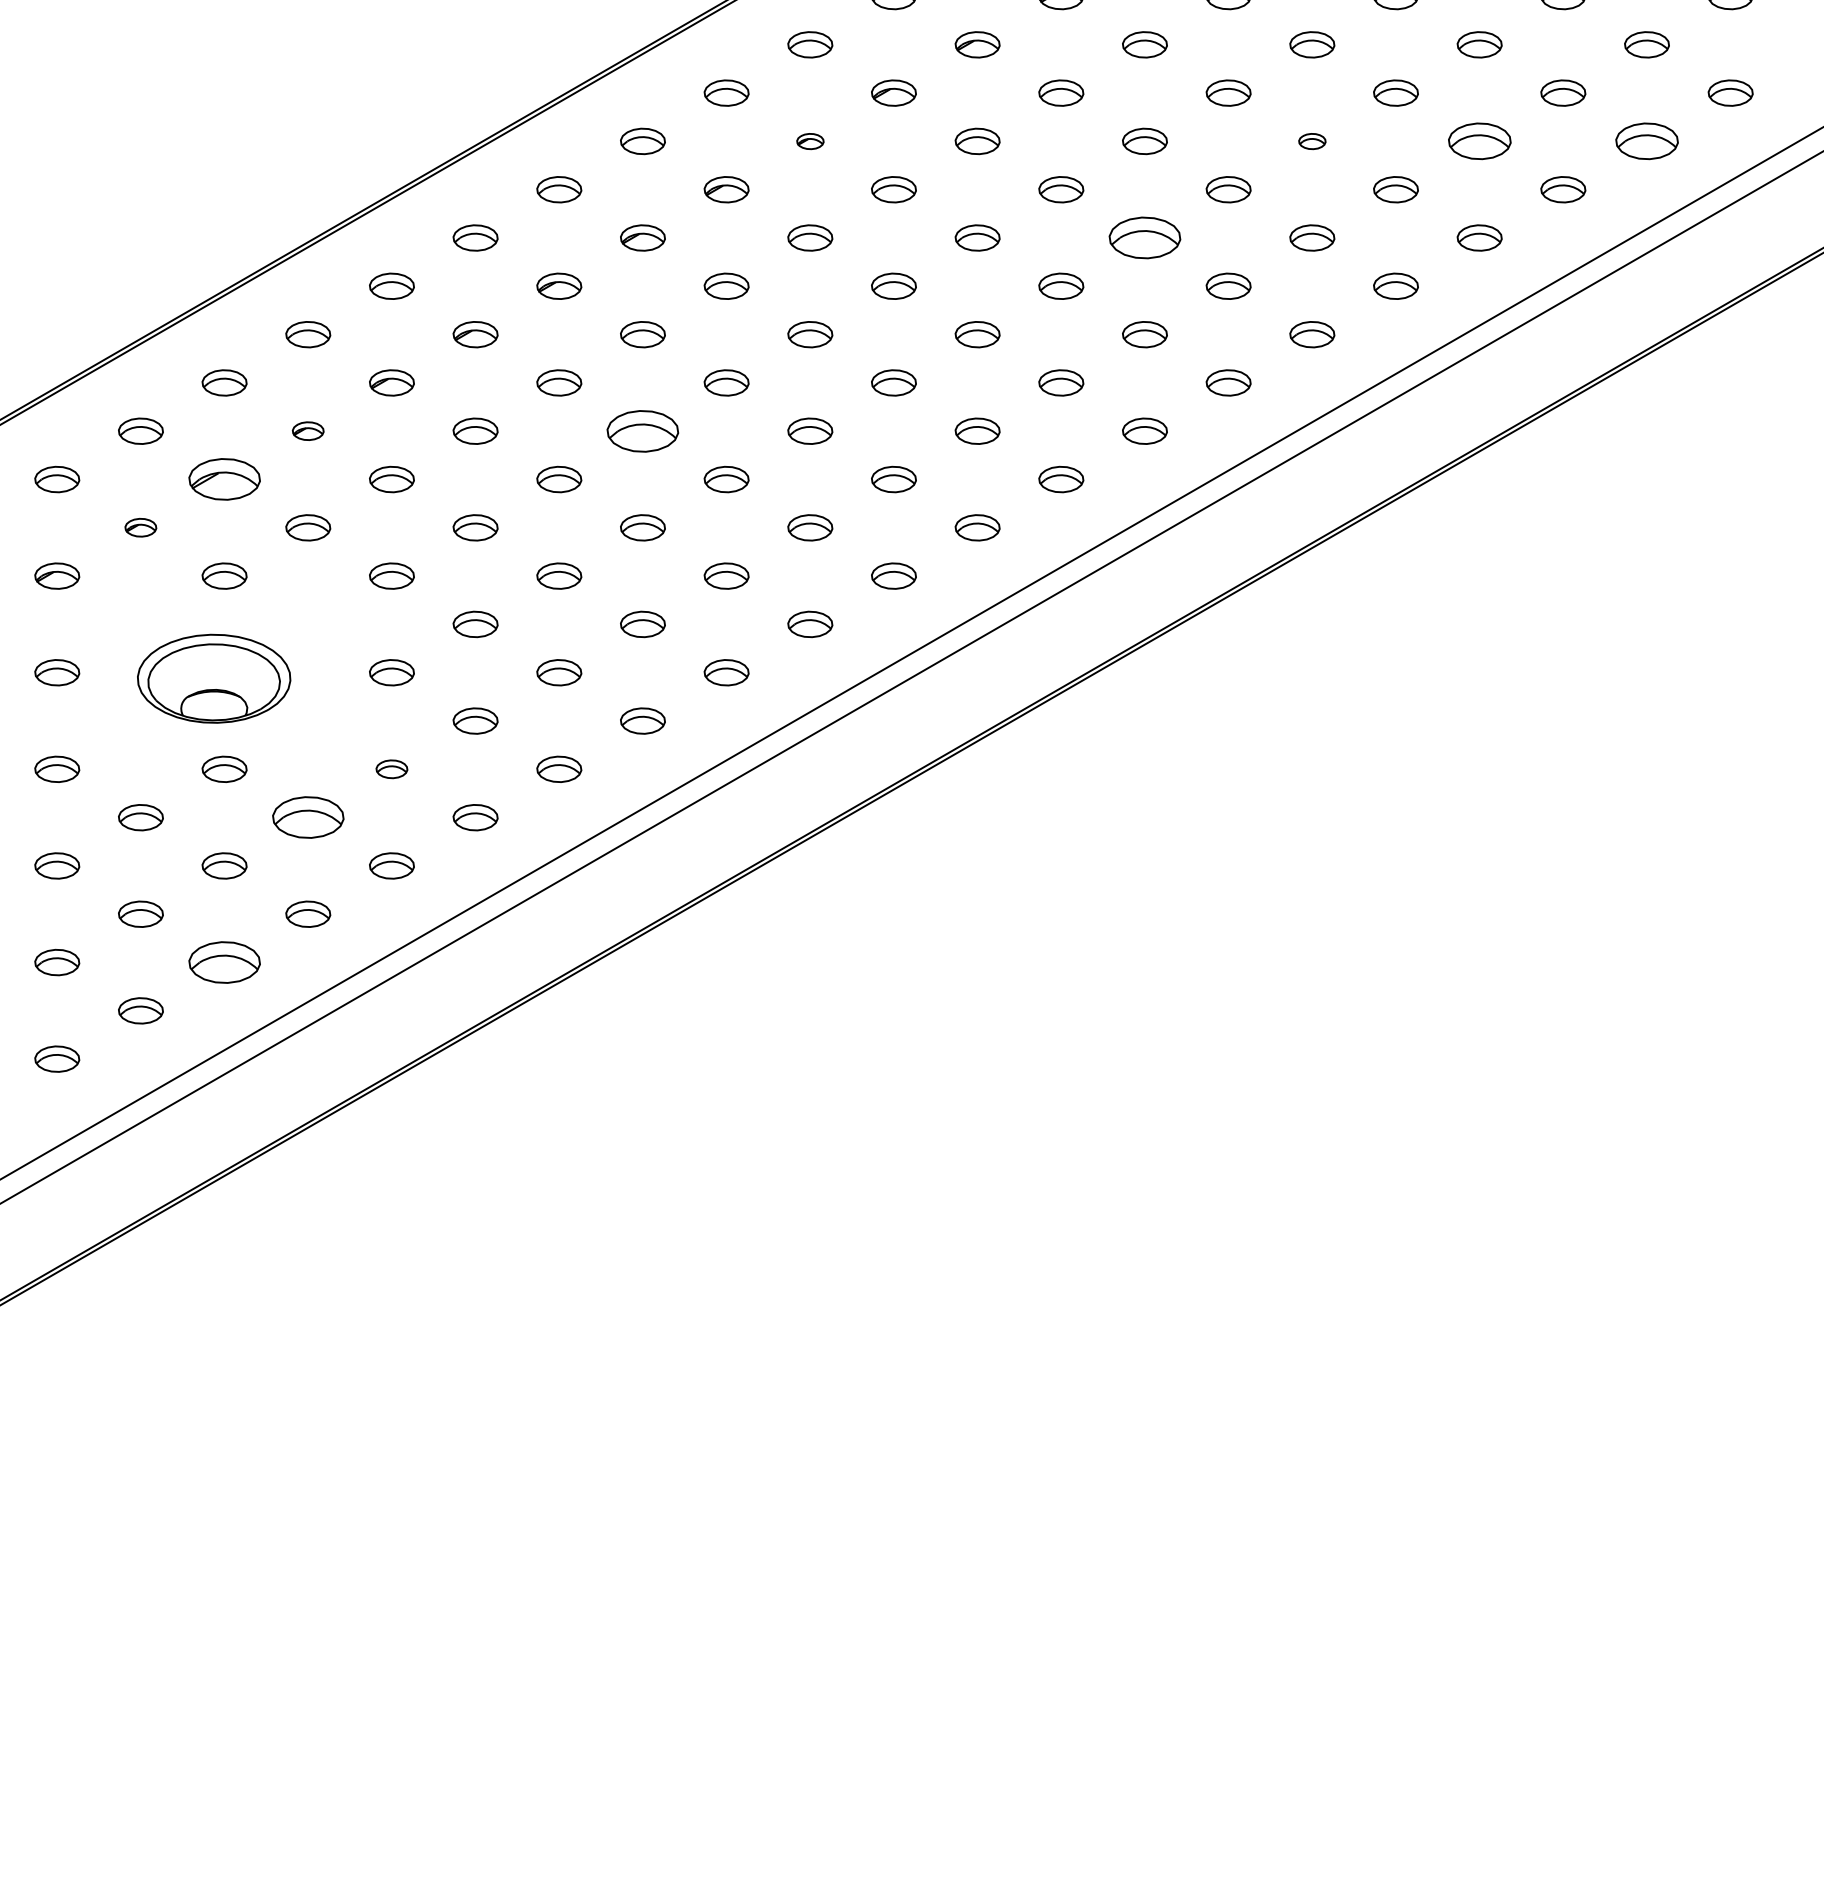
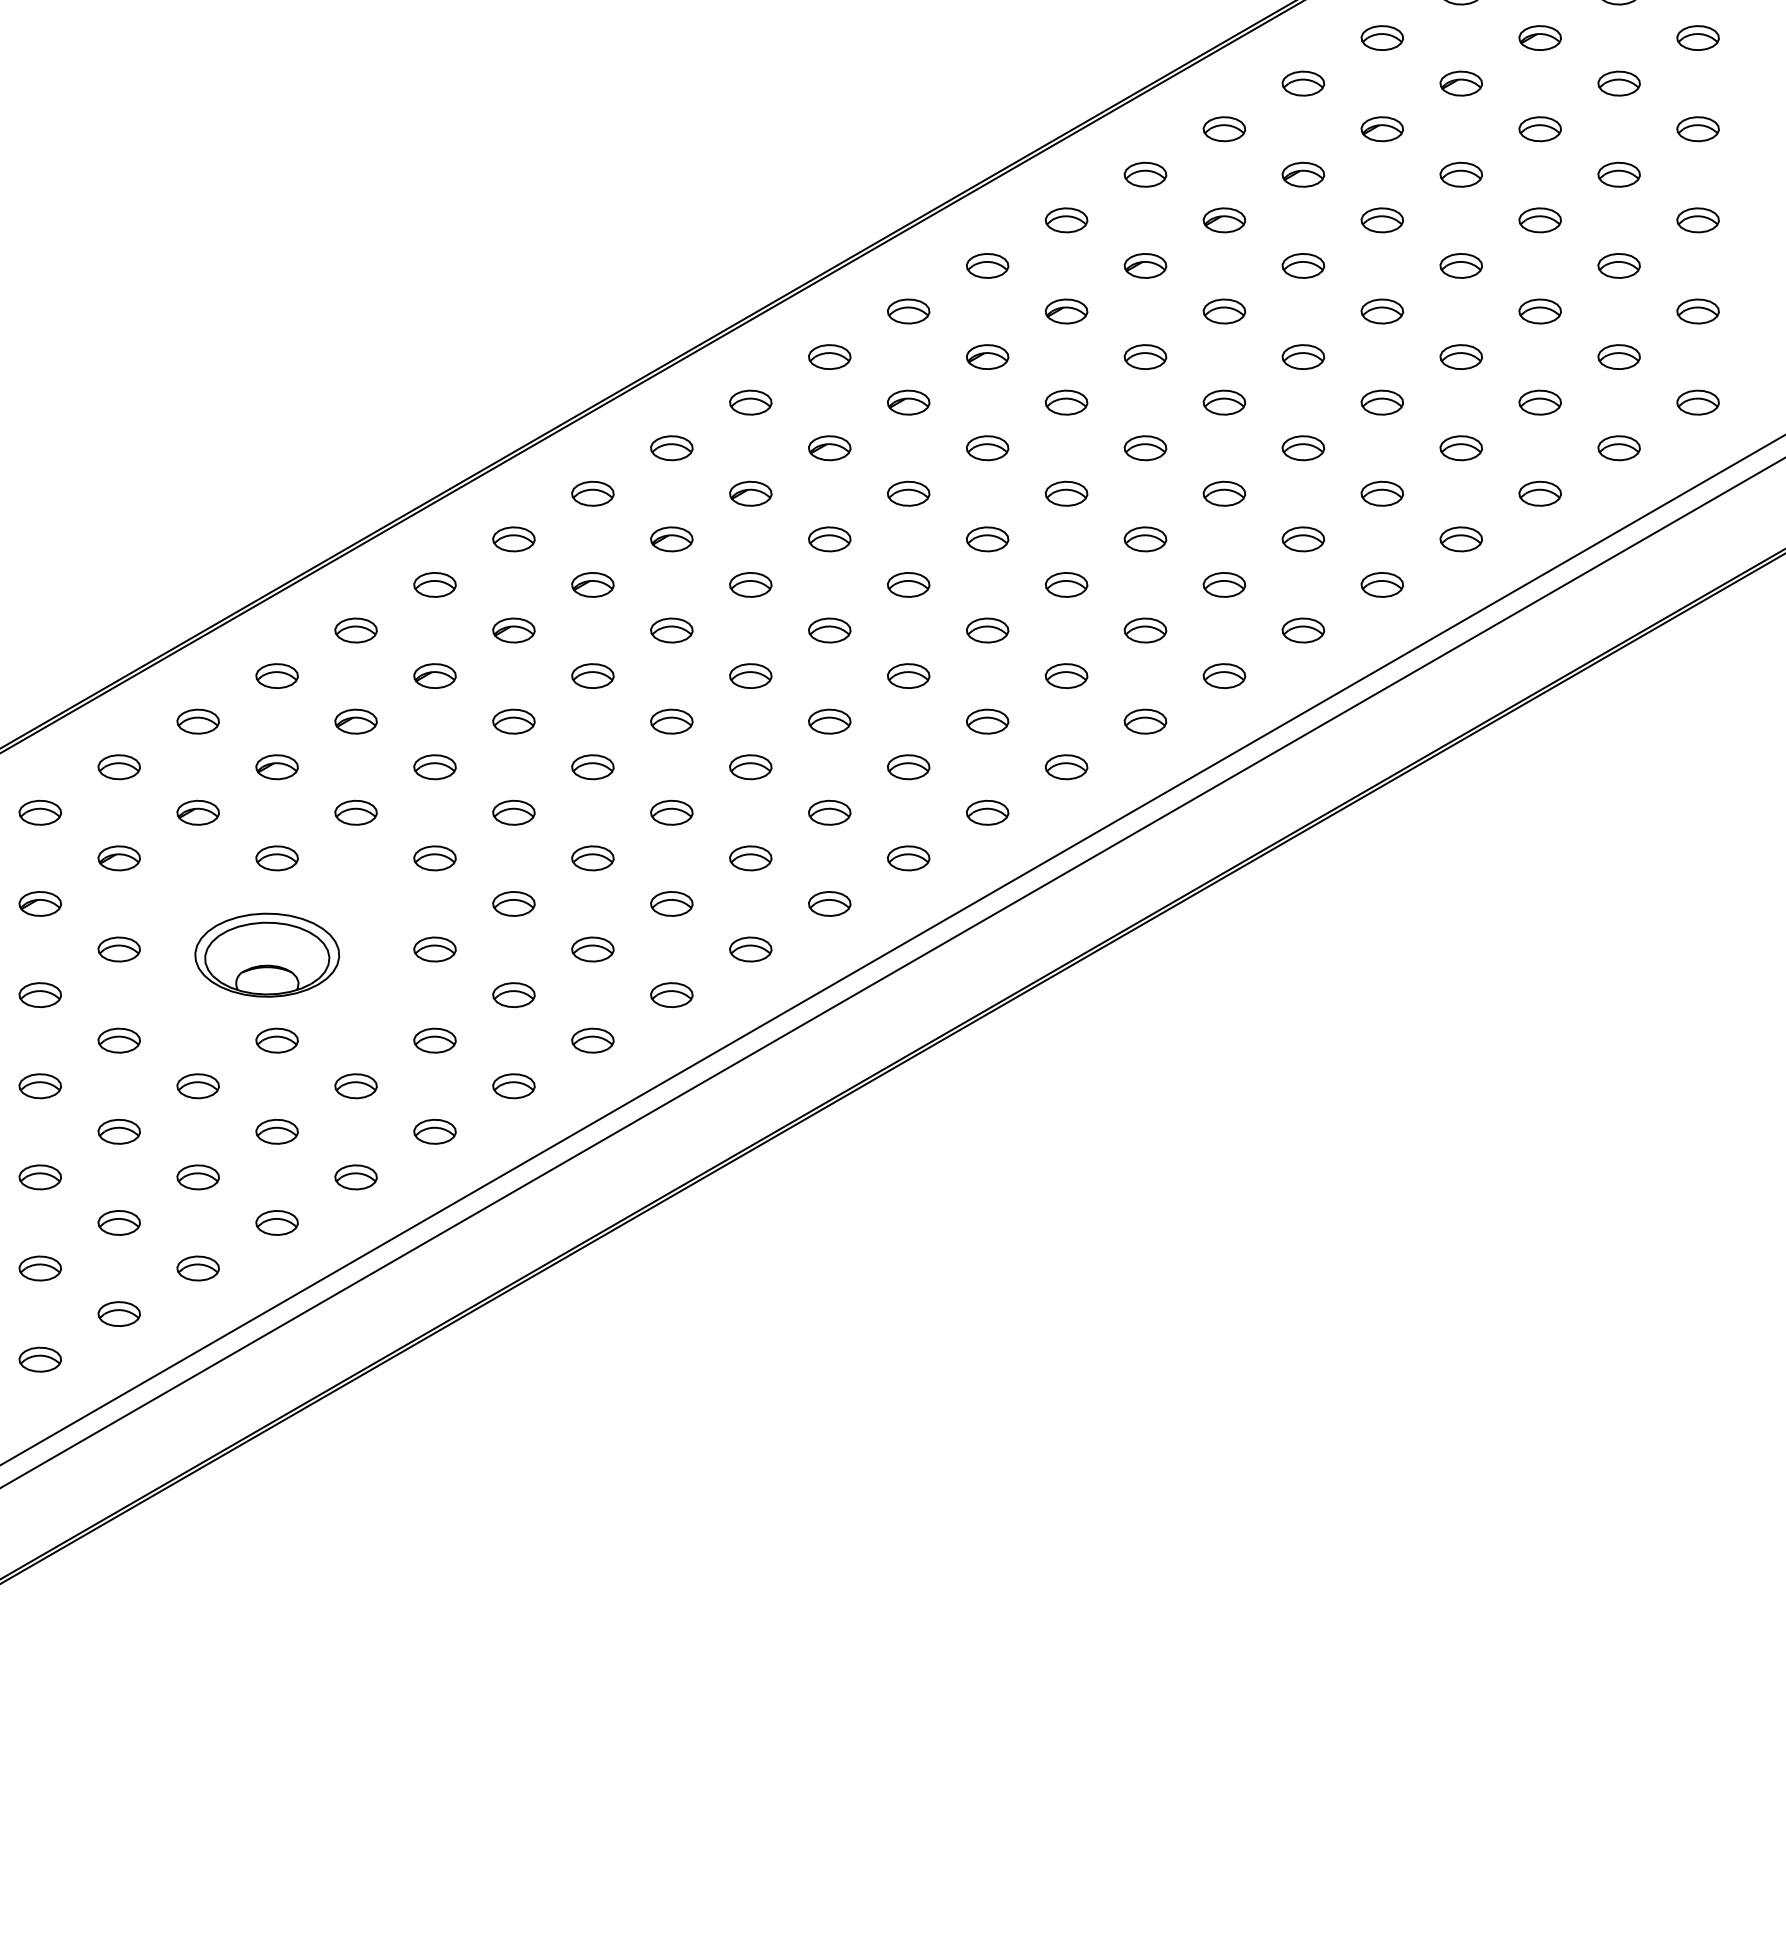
part: (810, 141) -> (829, 448), size x1.67
part: (1312, 141) -> (1303, 448), size x1.67
part: (1478, 141) -> (1460, 448), size x0.71
part: (1646, 141) -> (1618, 448), size x0.71
part: (1144, 238) -> (1145, 539), size x0.62
part: (307, 431) -> (355, 721), size x1.43
part: (642, 431) -> (671, 721), size x0.62
part: (223, 479) -> (276, 767), size x0.62
part: (140, 527) -> (197, 812), size x1.43
part: (391, 769) -> (434, 1040), size x1.43
part: (307, 817) -> (355, 1086), size x0.62
part: (223, 962) -> (276, 1222), size x0.62

